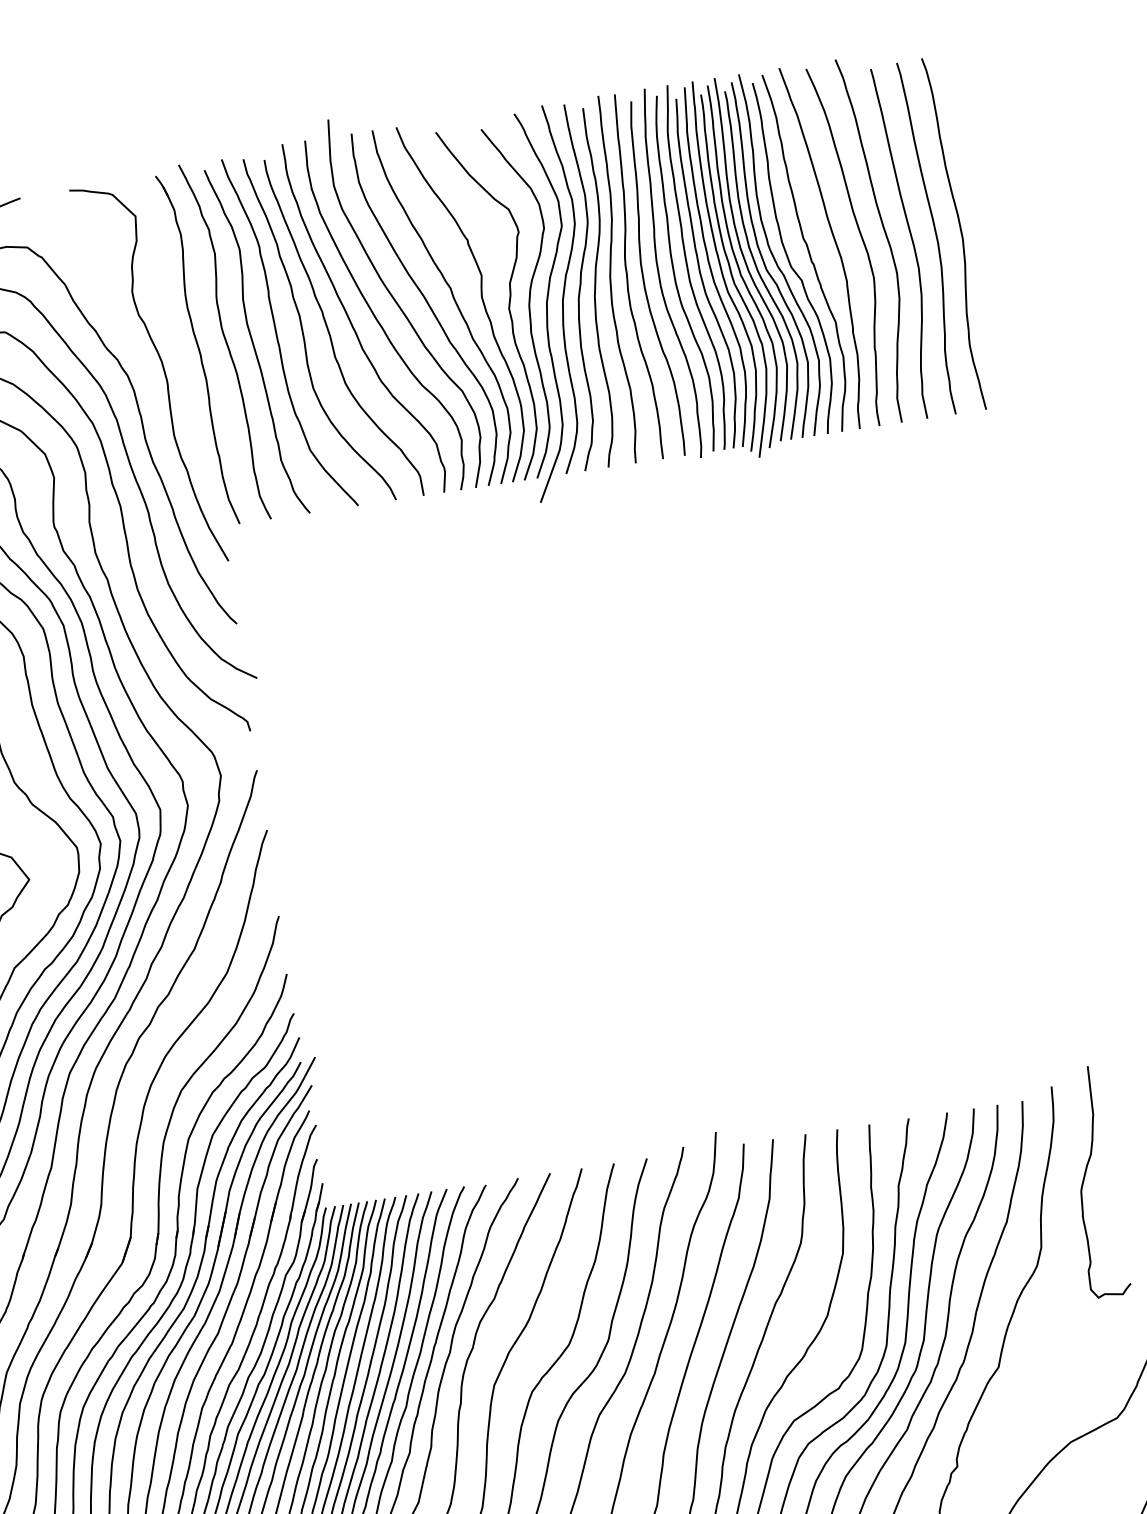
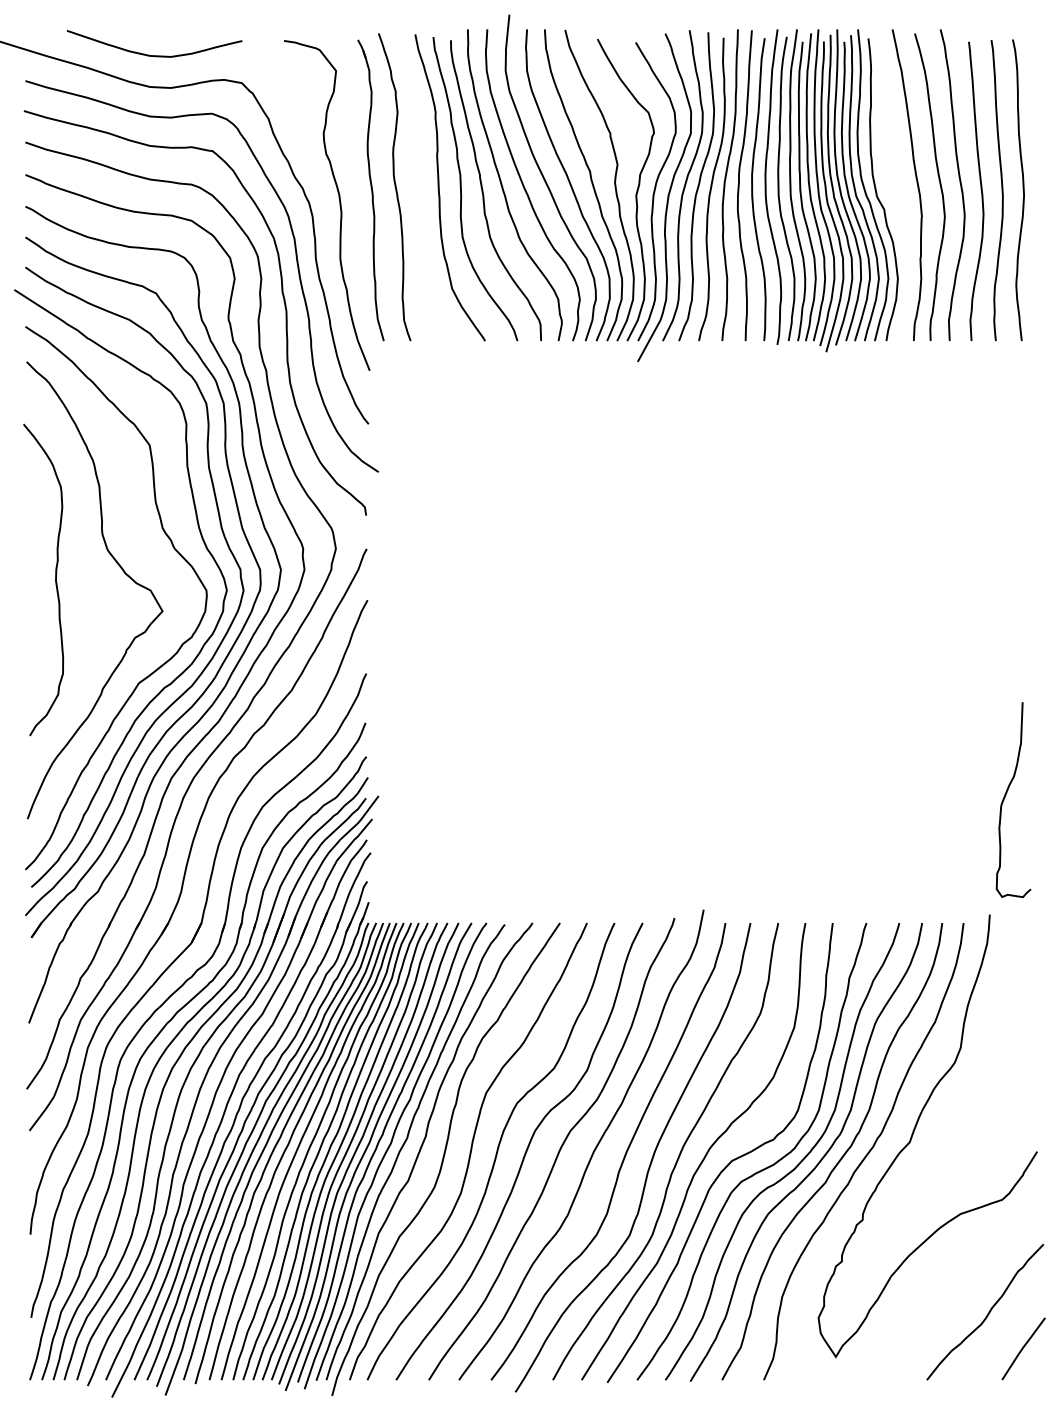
curve: (808, 251) -> (893, 186), removed
curve: (253, 342) -> (418, 191), removed
curve: (1085, 1178) -> (1006, 795), moved

